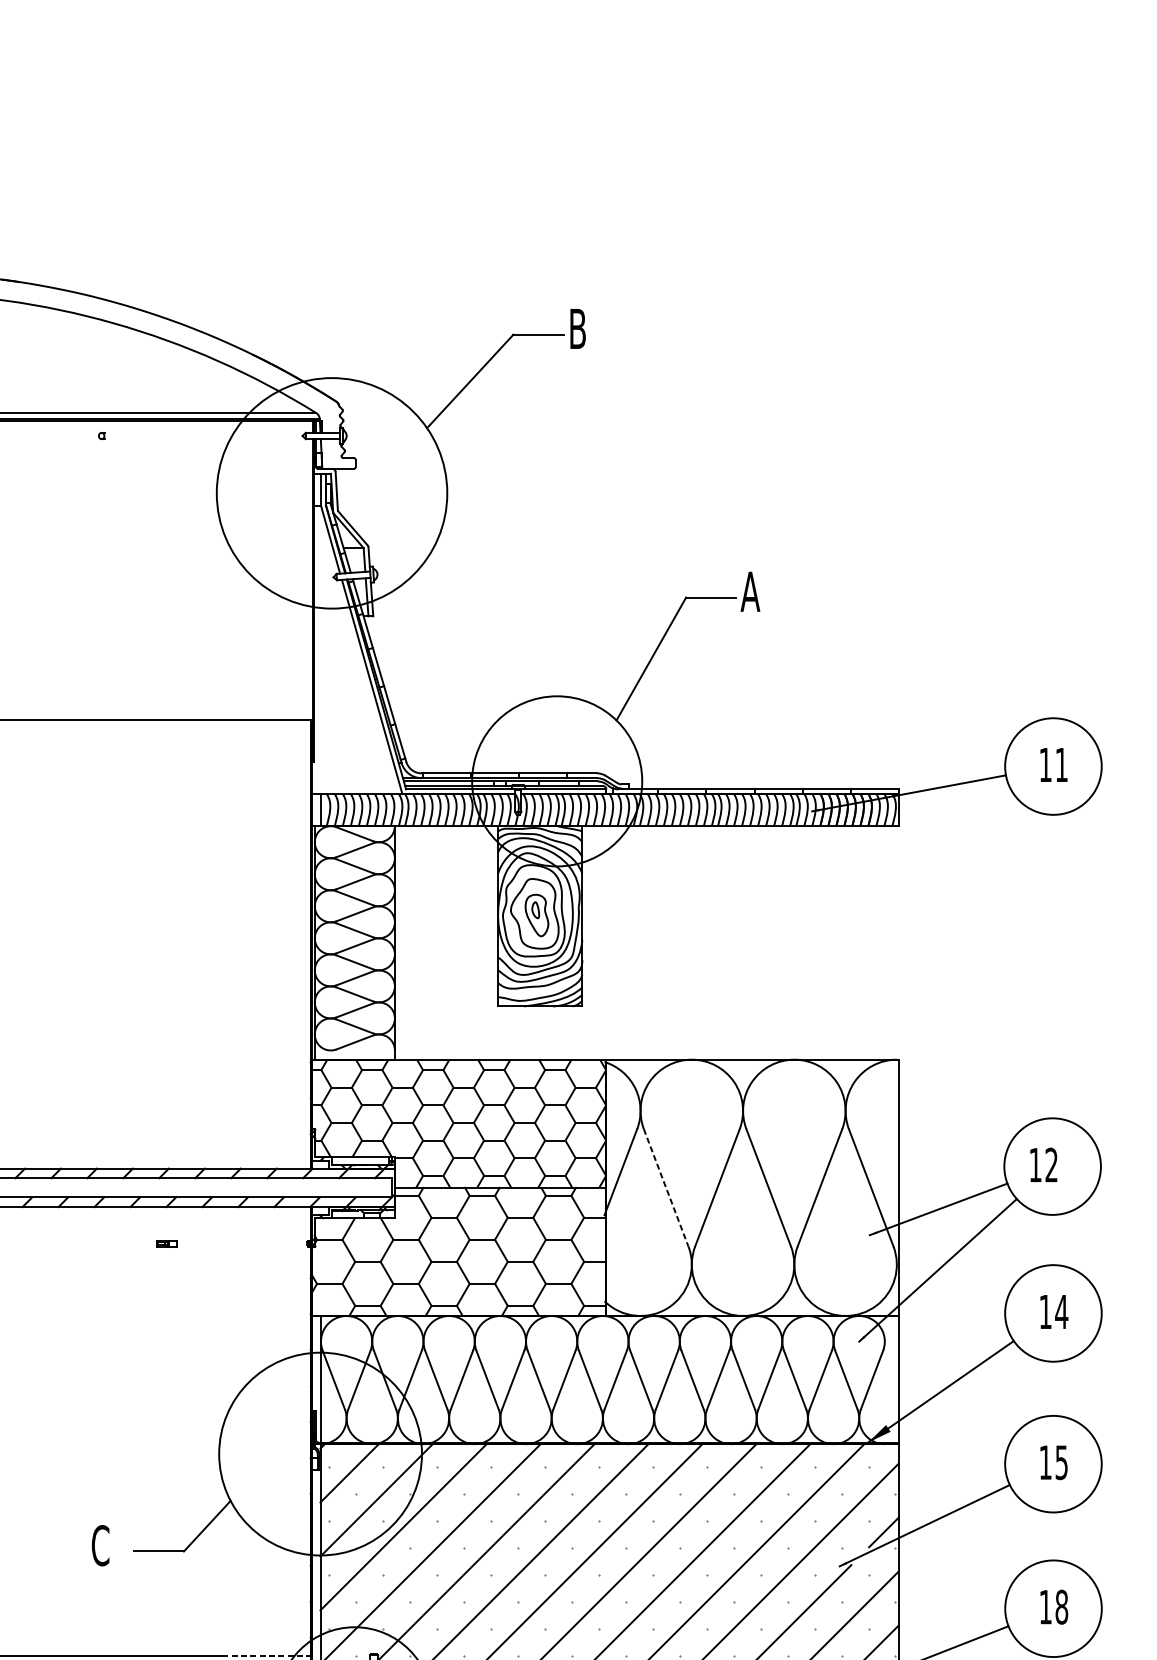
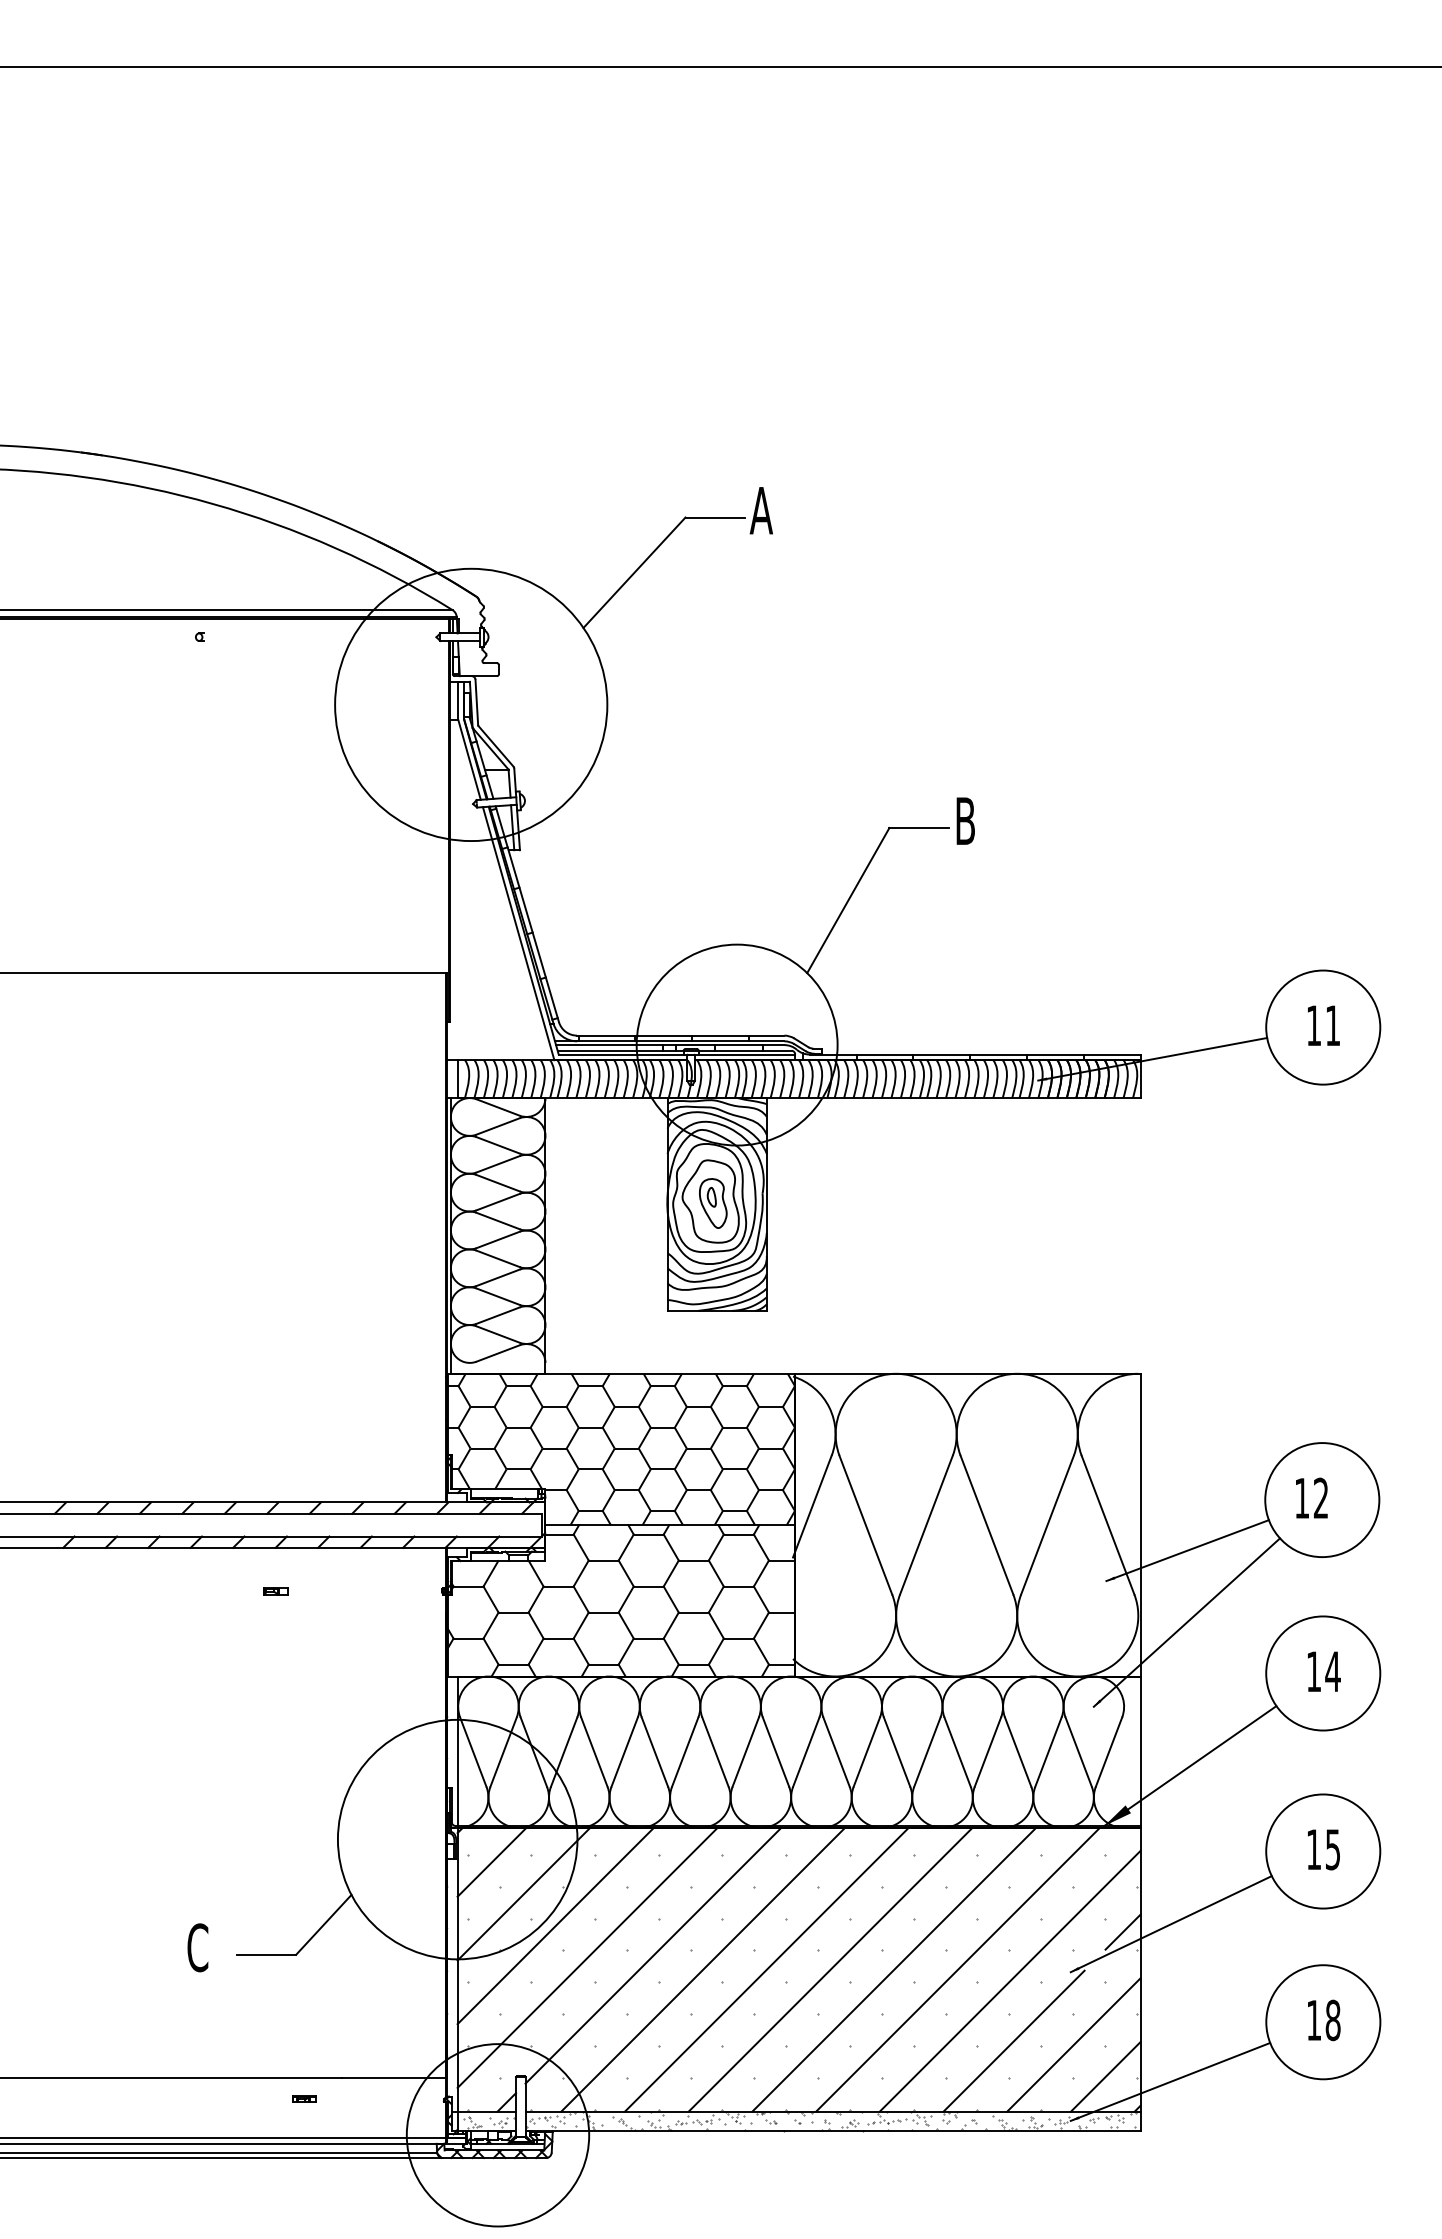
text: (576, 328) -> (760, 510), B -> A
text: (749, 591) -> (964, 820), A -> B
line: (666, 1188) -> (866, 1525), dashed -> solid
line: (267, 1655) -> (394, 2077), dashed -> solid

